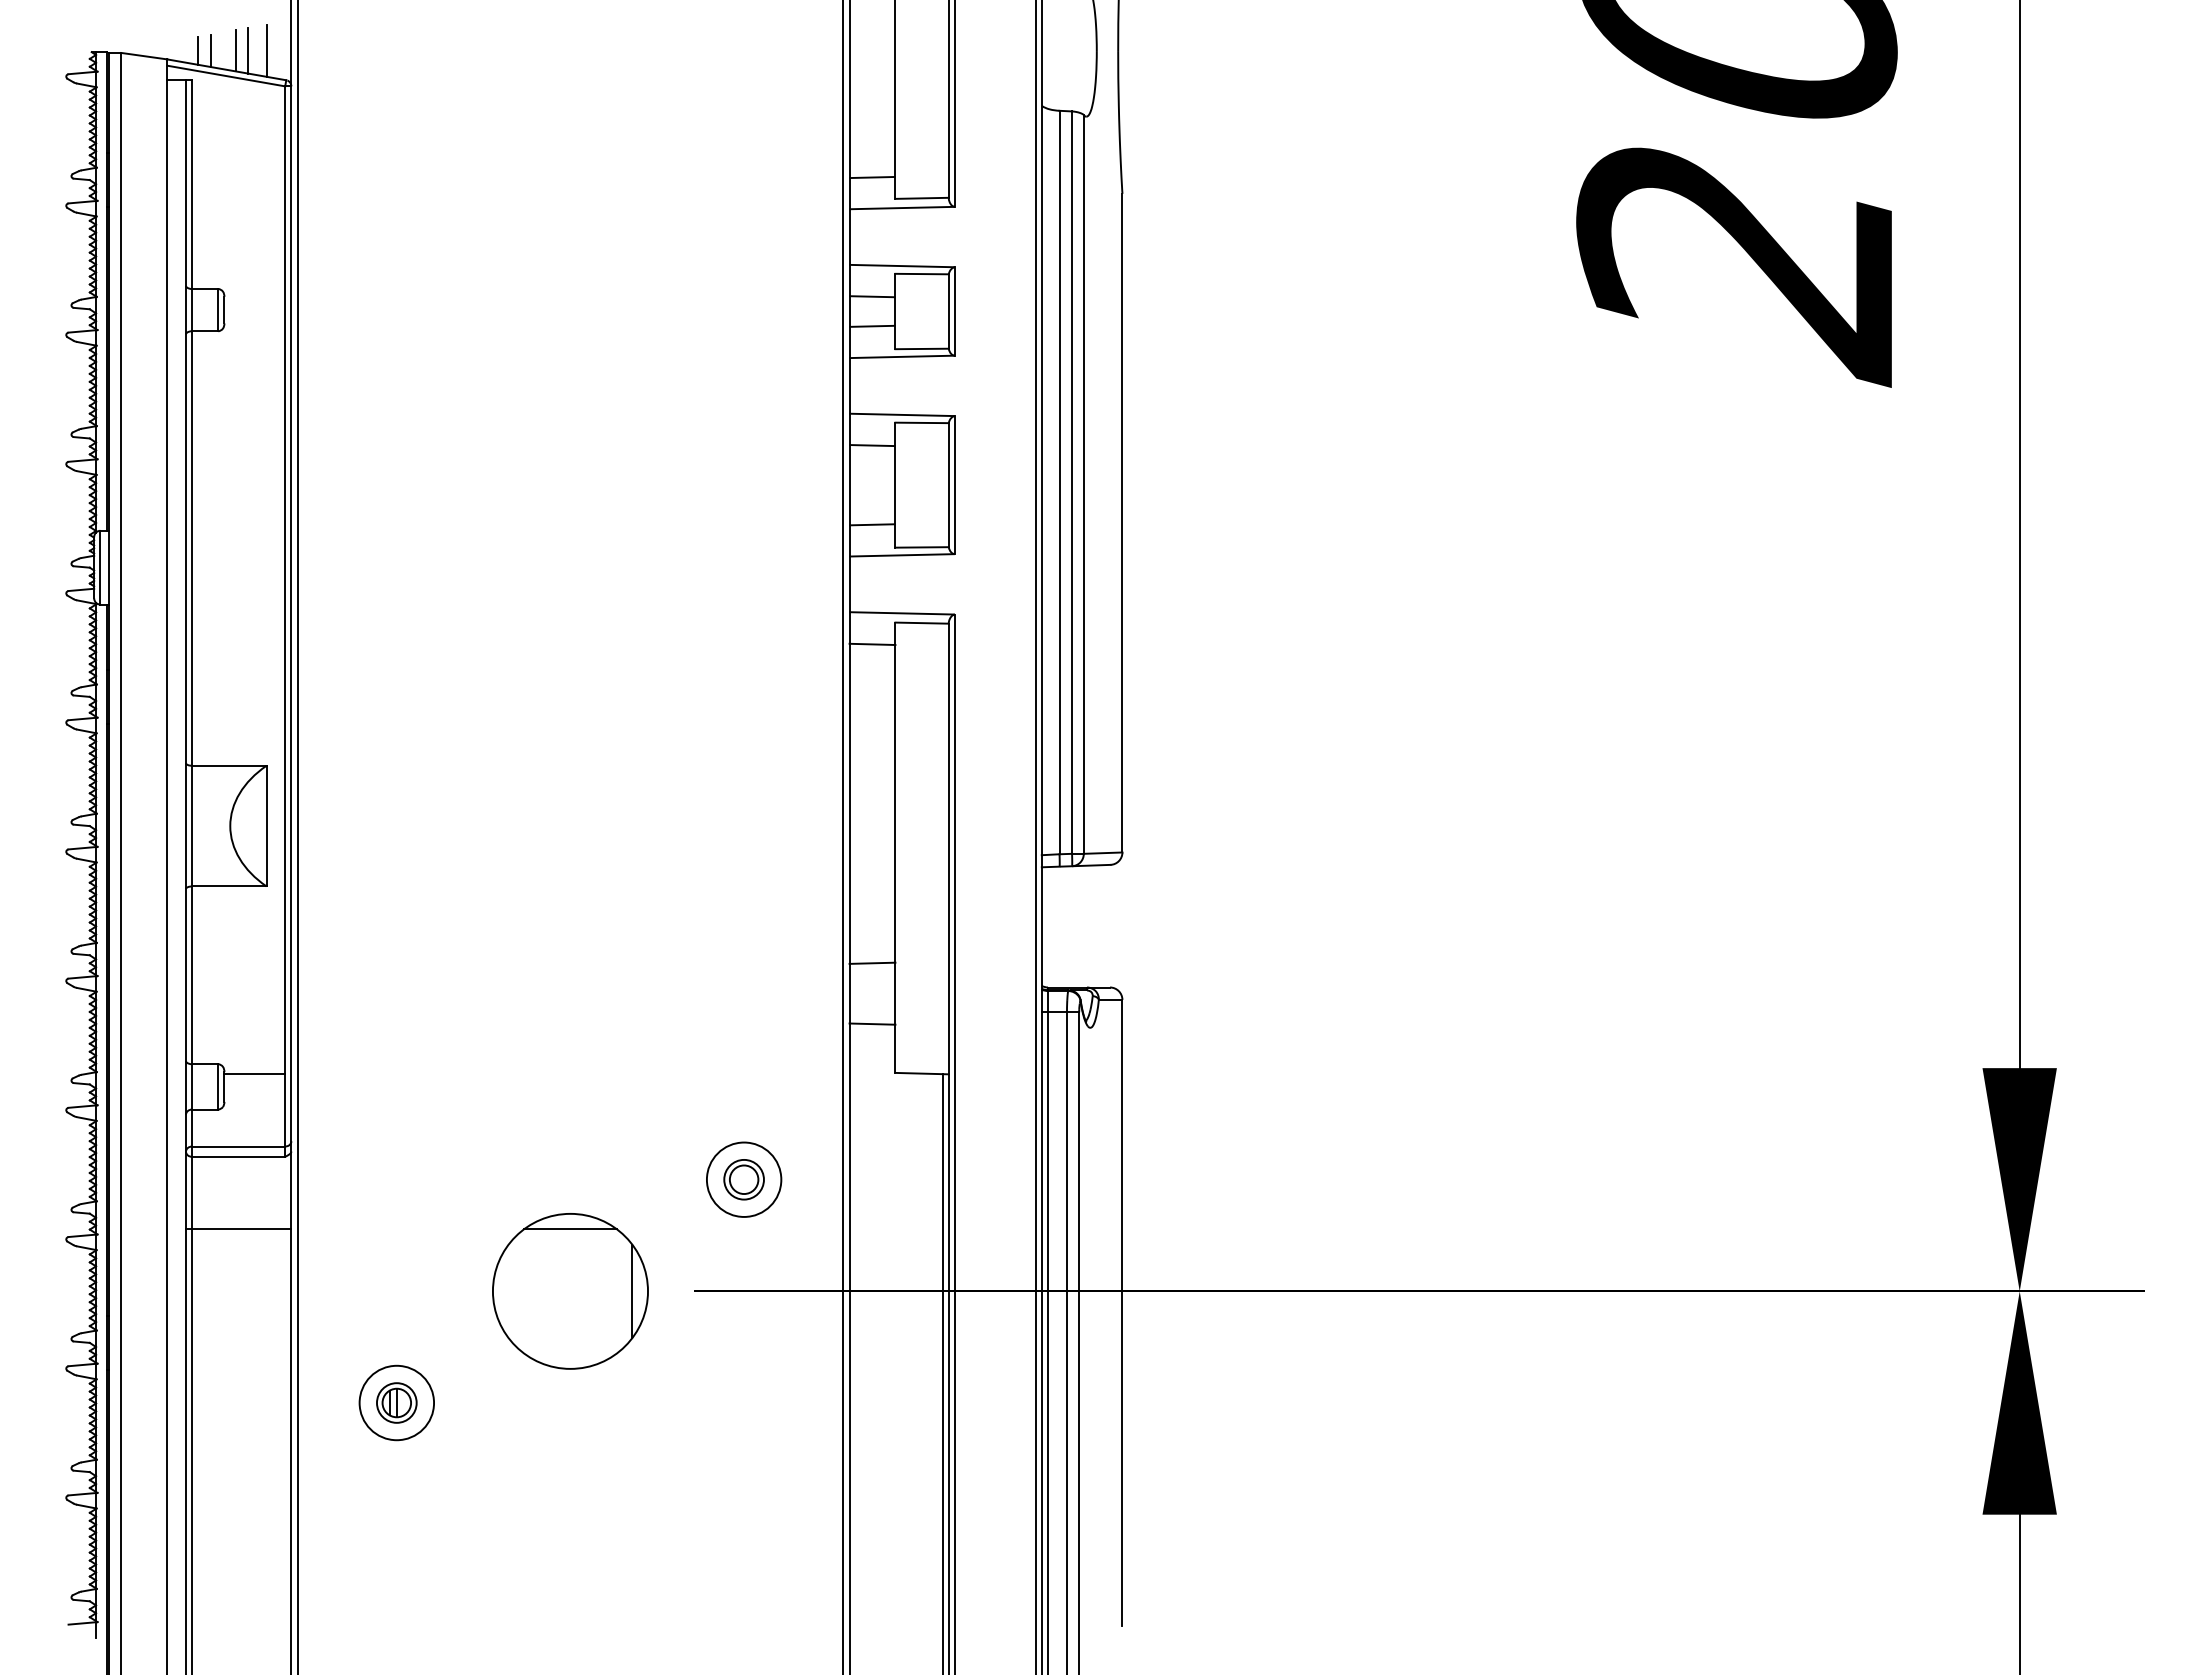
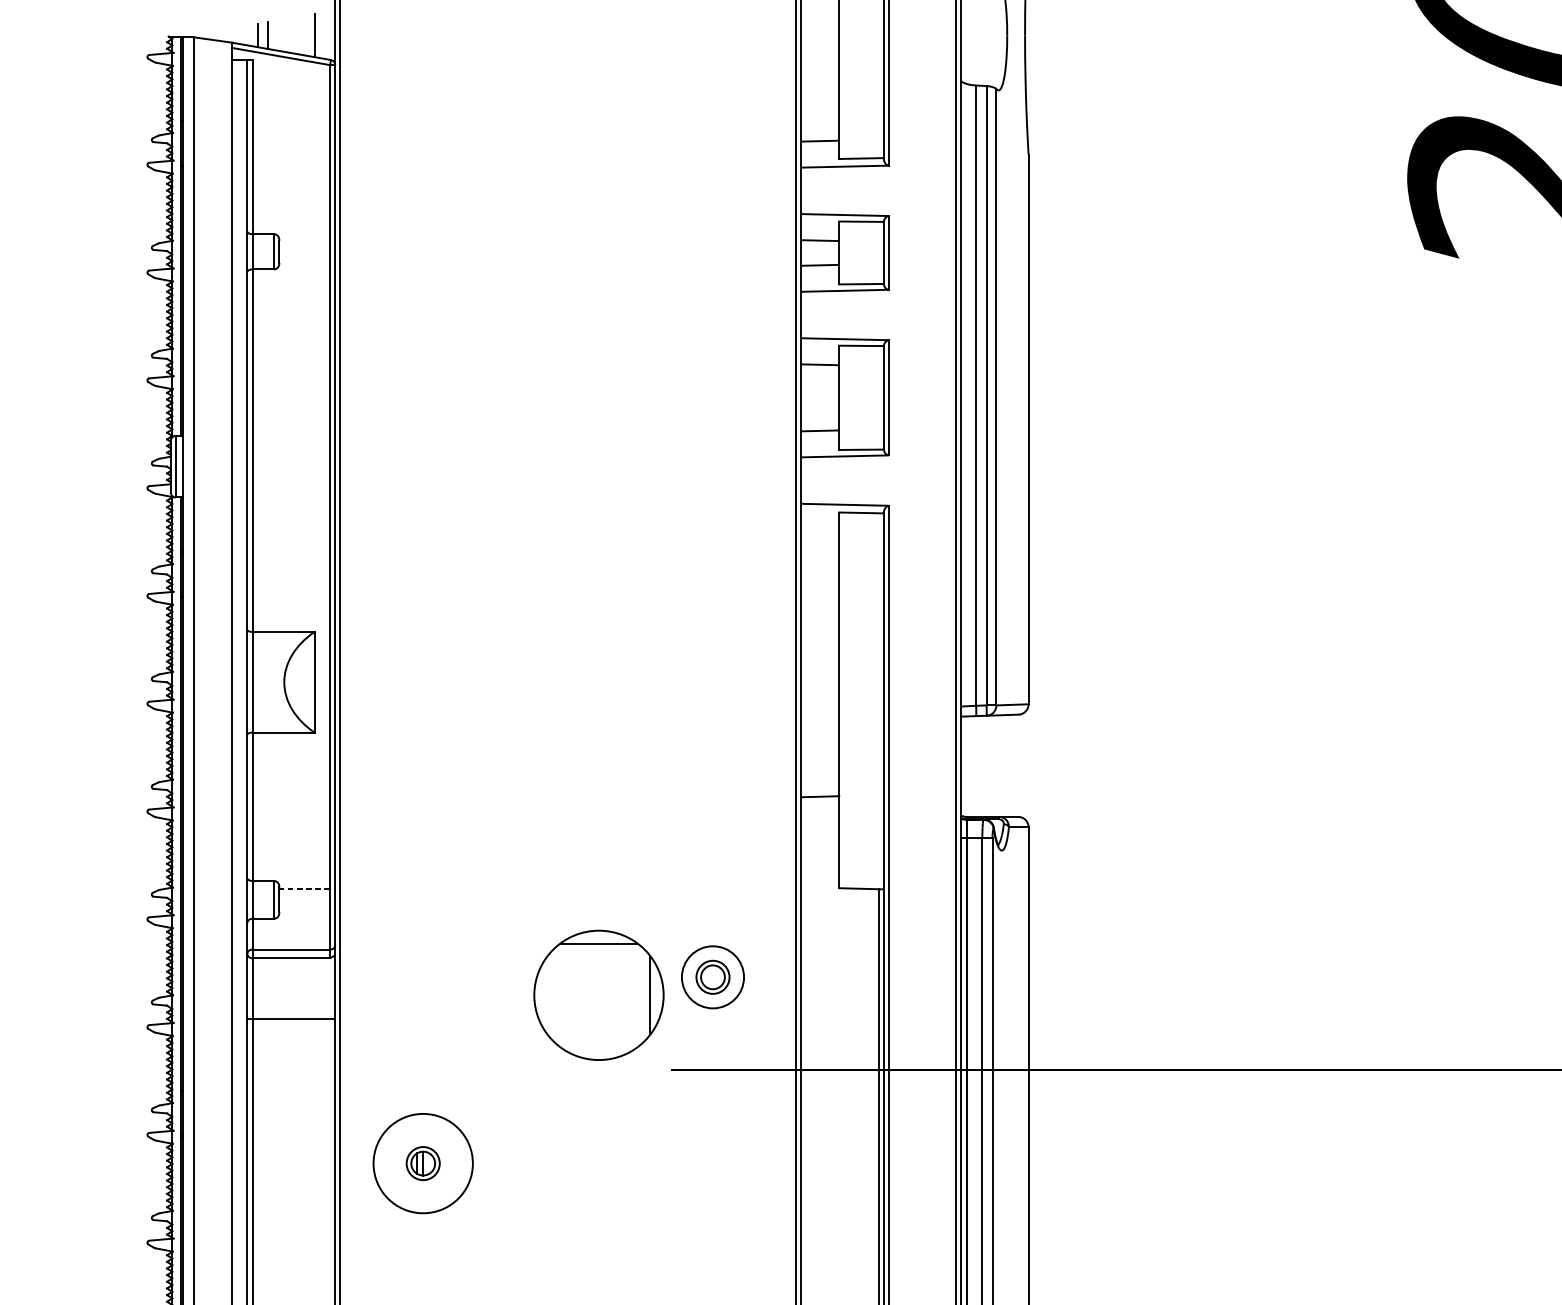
line: (235, 50) -> (288, 35), removed
line: (248, 50) -> (299, 35), removed
line: (872, 644) -> (820, 530), removed
line: (872, 1023) -> (820, 846), removed
line: (254, 1074) -> (304, 889), solid -> dashed
part: (570, 1291) -> (598, 995), moved
circle: (396, 1402) -> (422, 1163), size x1.6

